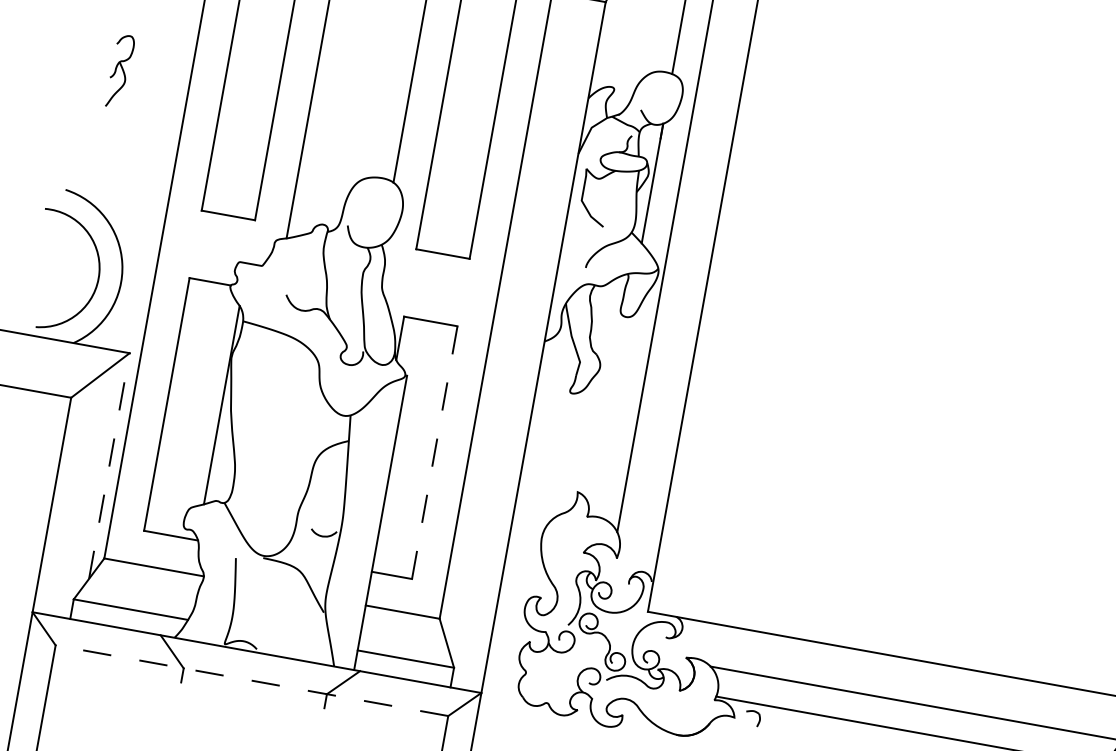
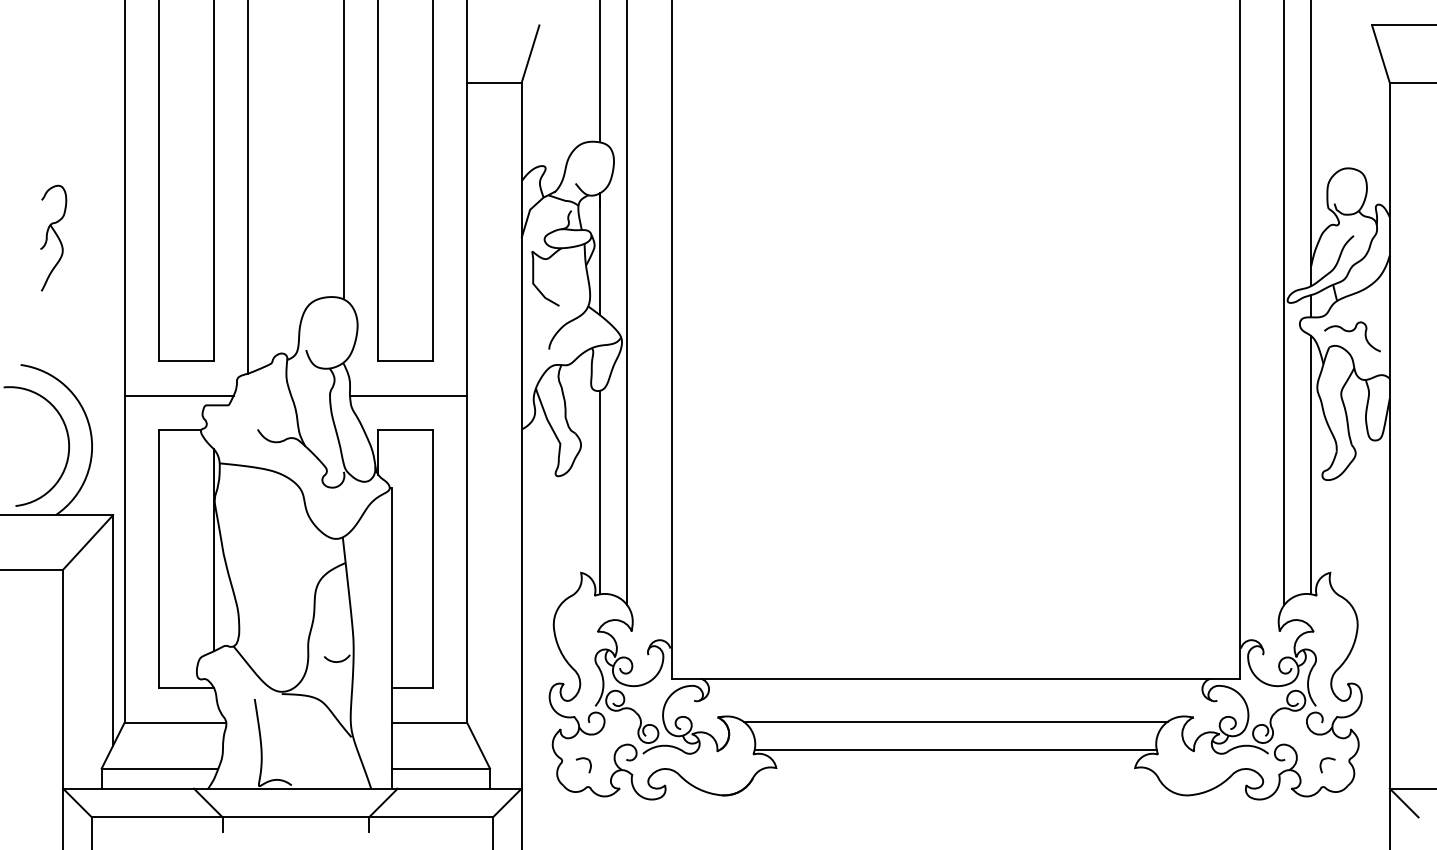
part: (120, 70) -> (53, 237), size x1.43
line: (214, 247) -> (178, 395), added
line: (439, 288) -> (408, 395), added
line: (610, 416) -> (600, 492), added
line: (434, 451) -> (432, 558), dashed -> solid
line: (109, 465) -> (113, 629), dashed -> solid
line: (252, 680) -> (292, 817), dashed -> solid
part: (752, 718) -> (583, 765), moved

